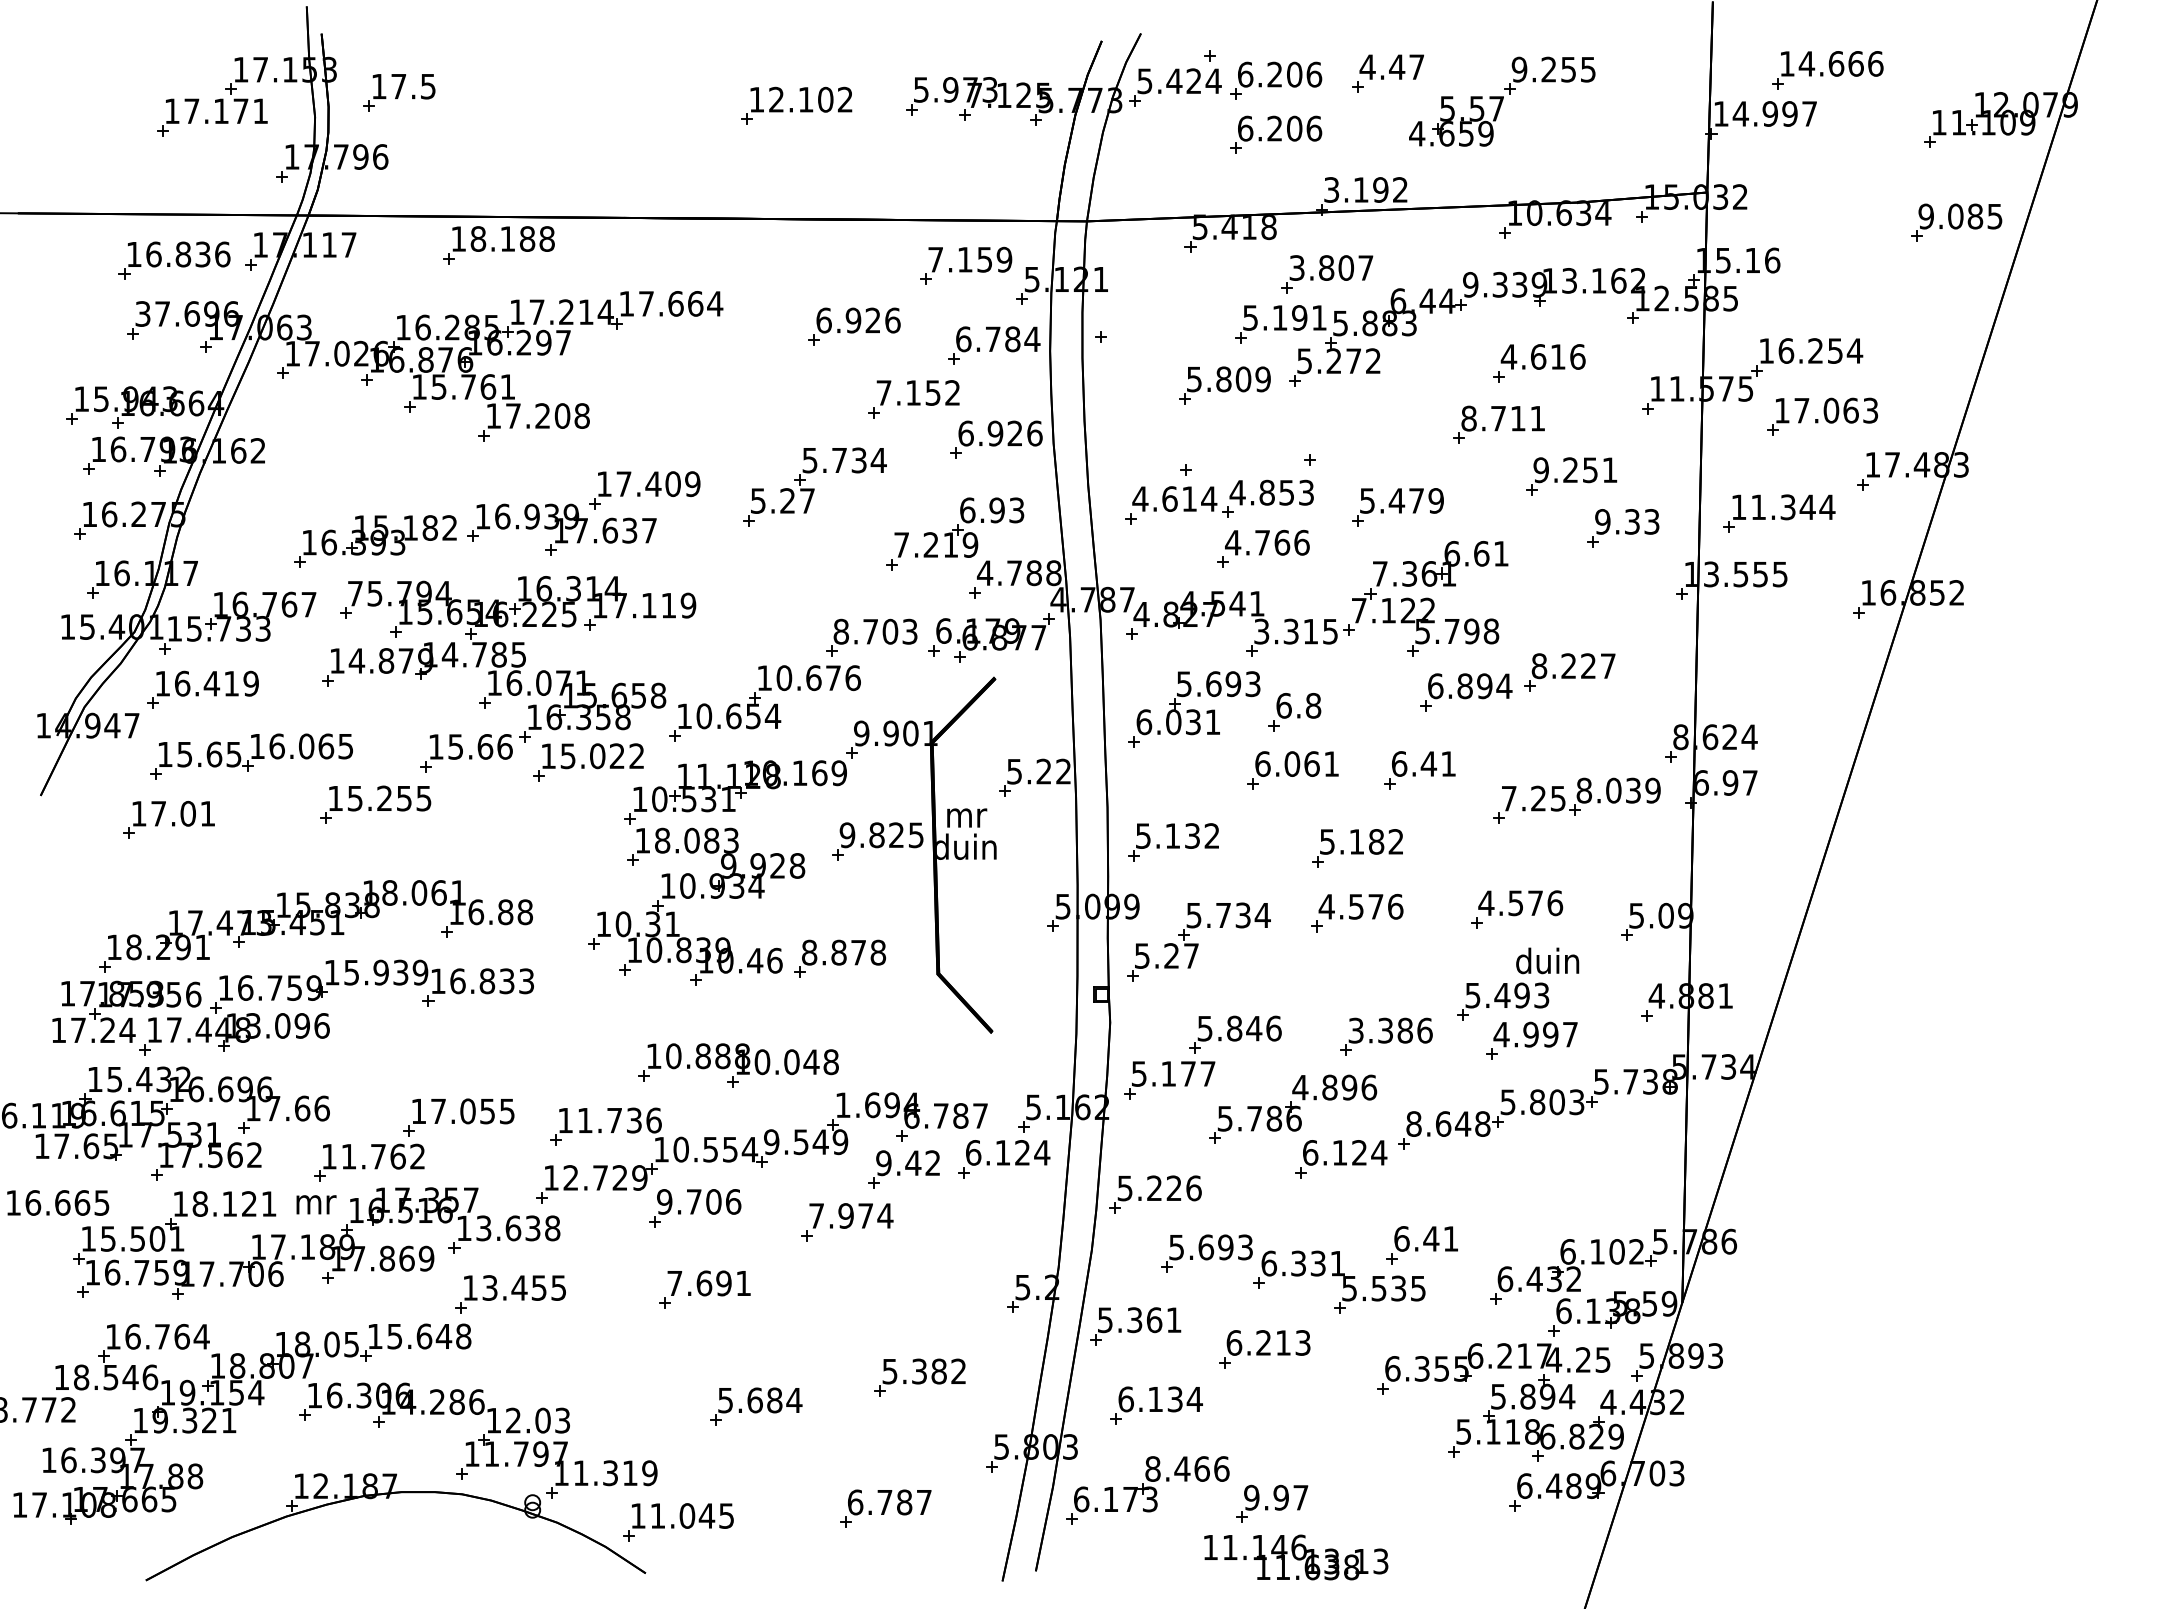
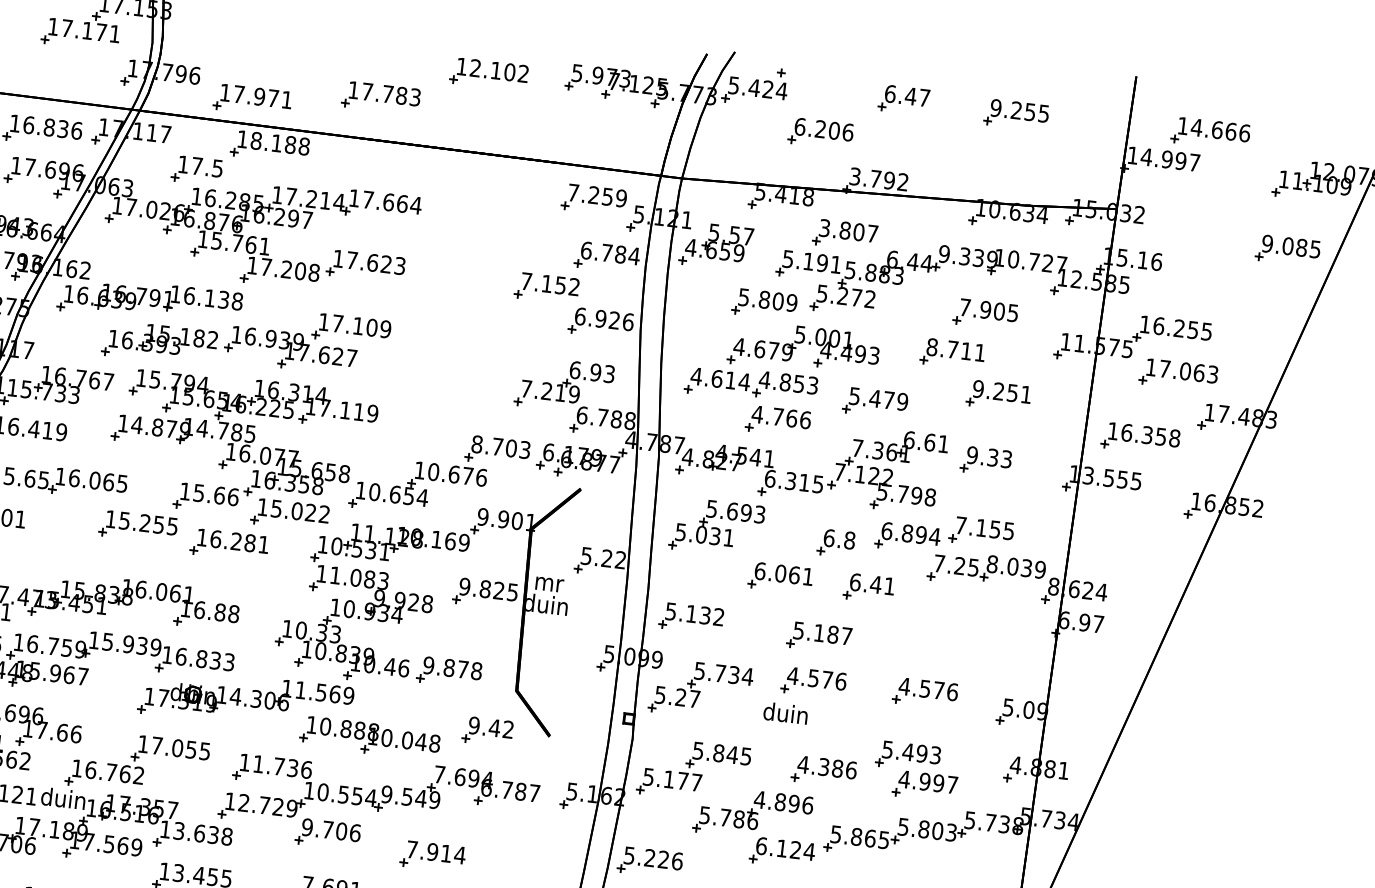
text: (1367, 67) -> (890, 94), 4.47 -> 6.47
part: (1276, 80) -> (825, 95), removed
part: (399, 92) -> (197, 170), moved
part: (1456, 121) -> (719, 242), moved
part: (647, 157) -> (380, 97), added
part: (466, 182) -> (252, 100), added
text: (1361, 189) -> (876, 178), 3.192 -> 3.792
text: (964, 259) -> (593, 195), 7.159 -> 7.259
text: (1603, 280) -> (1037, 261), 13.162 -> 10.727
text: (142, 313) -> (16, 165), 37.696 -> 17.696
part: (854, 326) -> (511, 232), removed
text: (1854, 350) -> (1206, 331), 16.254 -> 16.255
text: (1542, 356) -> (988, 309), 4.616 -> 7.905
part: (653, 398) -> (365, 266), added
part: (1291, 436) -> (807, 345), added
part: (354, 483) -> (149, 301), added
text: (653, 483) -> (358, 325), 17.409 -> 17.109
part: (814, 486) -> (470, 340), removed
text: (1793, 507) -> (1151, 435), 11.344 -> 16.358
part: (1623, 528) -> (986, 461), moved
text: (629, 530) -> (337, 356), 17.637 -> 17.627
text: (984, 573) -> (581, 415), 4.788 -> 6.788
text: (355, 593) -> (141, 377), 75.794 -> 15.794
text: (1261, 631) -> (770, 478), 3.315 -> 6.315
text: (1573, 666) -> (984, 528), 8.227 -> 7.155
text: (582, 682) -> (292, 458), 16.071 -> 16.077
part: (1294, 712) -> (836, 543), moved
text: (1144, 722) -> (681, 532), 6.031 -> 5.031
part: (1576, 800) -> (986, 570), moved
part: (507, 815) -> (229, 545), added
text: (662, 840) -> (335, 575), 18.083 -> 11.083
text: (1395, 841) -> (846, 636), 5.182 -> 5.187
text: (389, 892) -> (140, 589), 18.061 -> 16.061
text: (672, 924) -> (335, 634), 10.31 -> 10.33
text: (809, 952) -> (428, 665), 8.878 -> 9.878
text: (1547, 960) -> (785, 713), moved
text: (287, 1025) -> (58, 673), 13.096 -> 15.967
text: (1273, 1028) -> (745, 756), 5.846 -> 5.845
text: (1356, 1030) -> (803, 764), 3.386 -> 4.386
part: (556, 1032) -> (245, 700), added
text: (843, 1104) -> (440, 774), 1.694 -> 7.694
text: (1448, 1123) -> (860, 836), 8.648 -> 5.865
text: (348, 1156) -> (90, 769), 11.762 -> 16.762
part: (1004, 1159) -> (547, 825), removed
part: (903, 1169) -> (487, 731), moved
text: (314, 1201) -> (63, 798), mr -> duin
text: (865, 1215) -> (446, 853), 7.974 -> 7.914
text: (387, 1258) -> (109, 844), 17.869 -> 17.569

